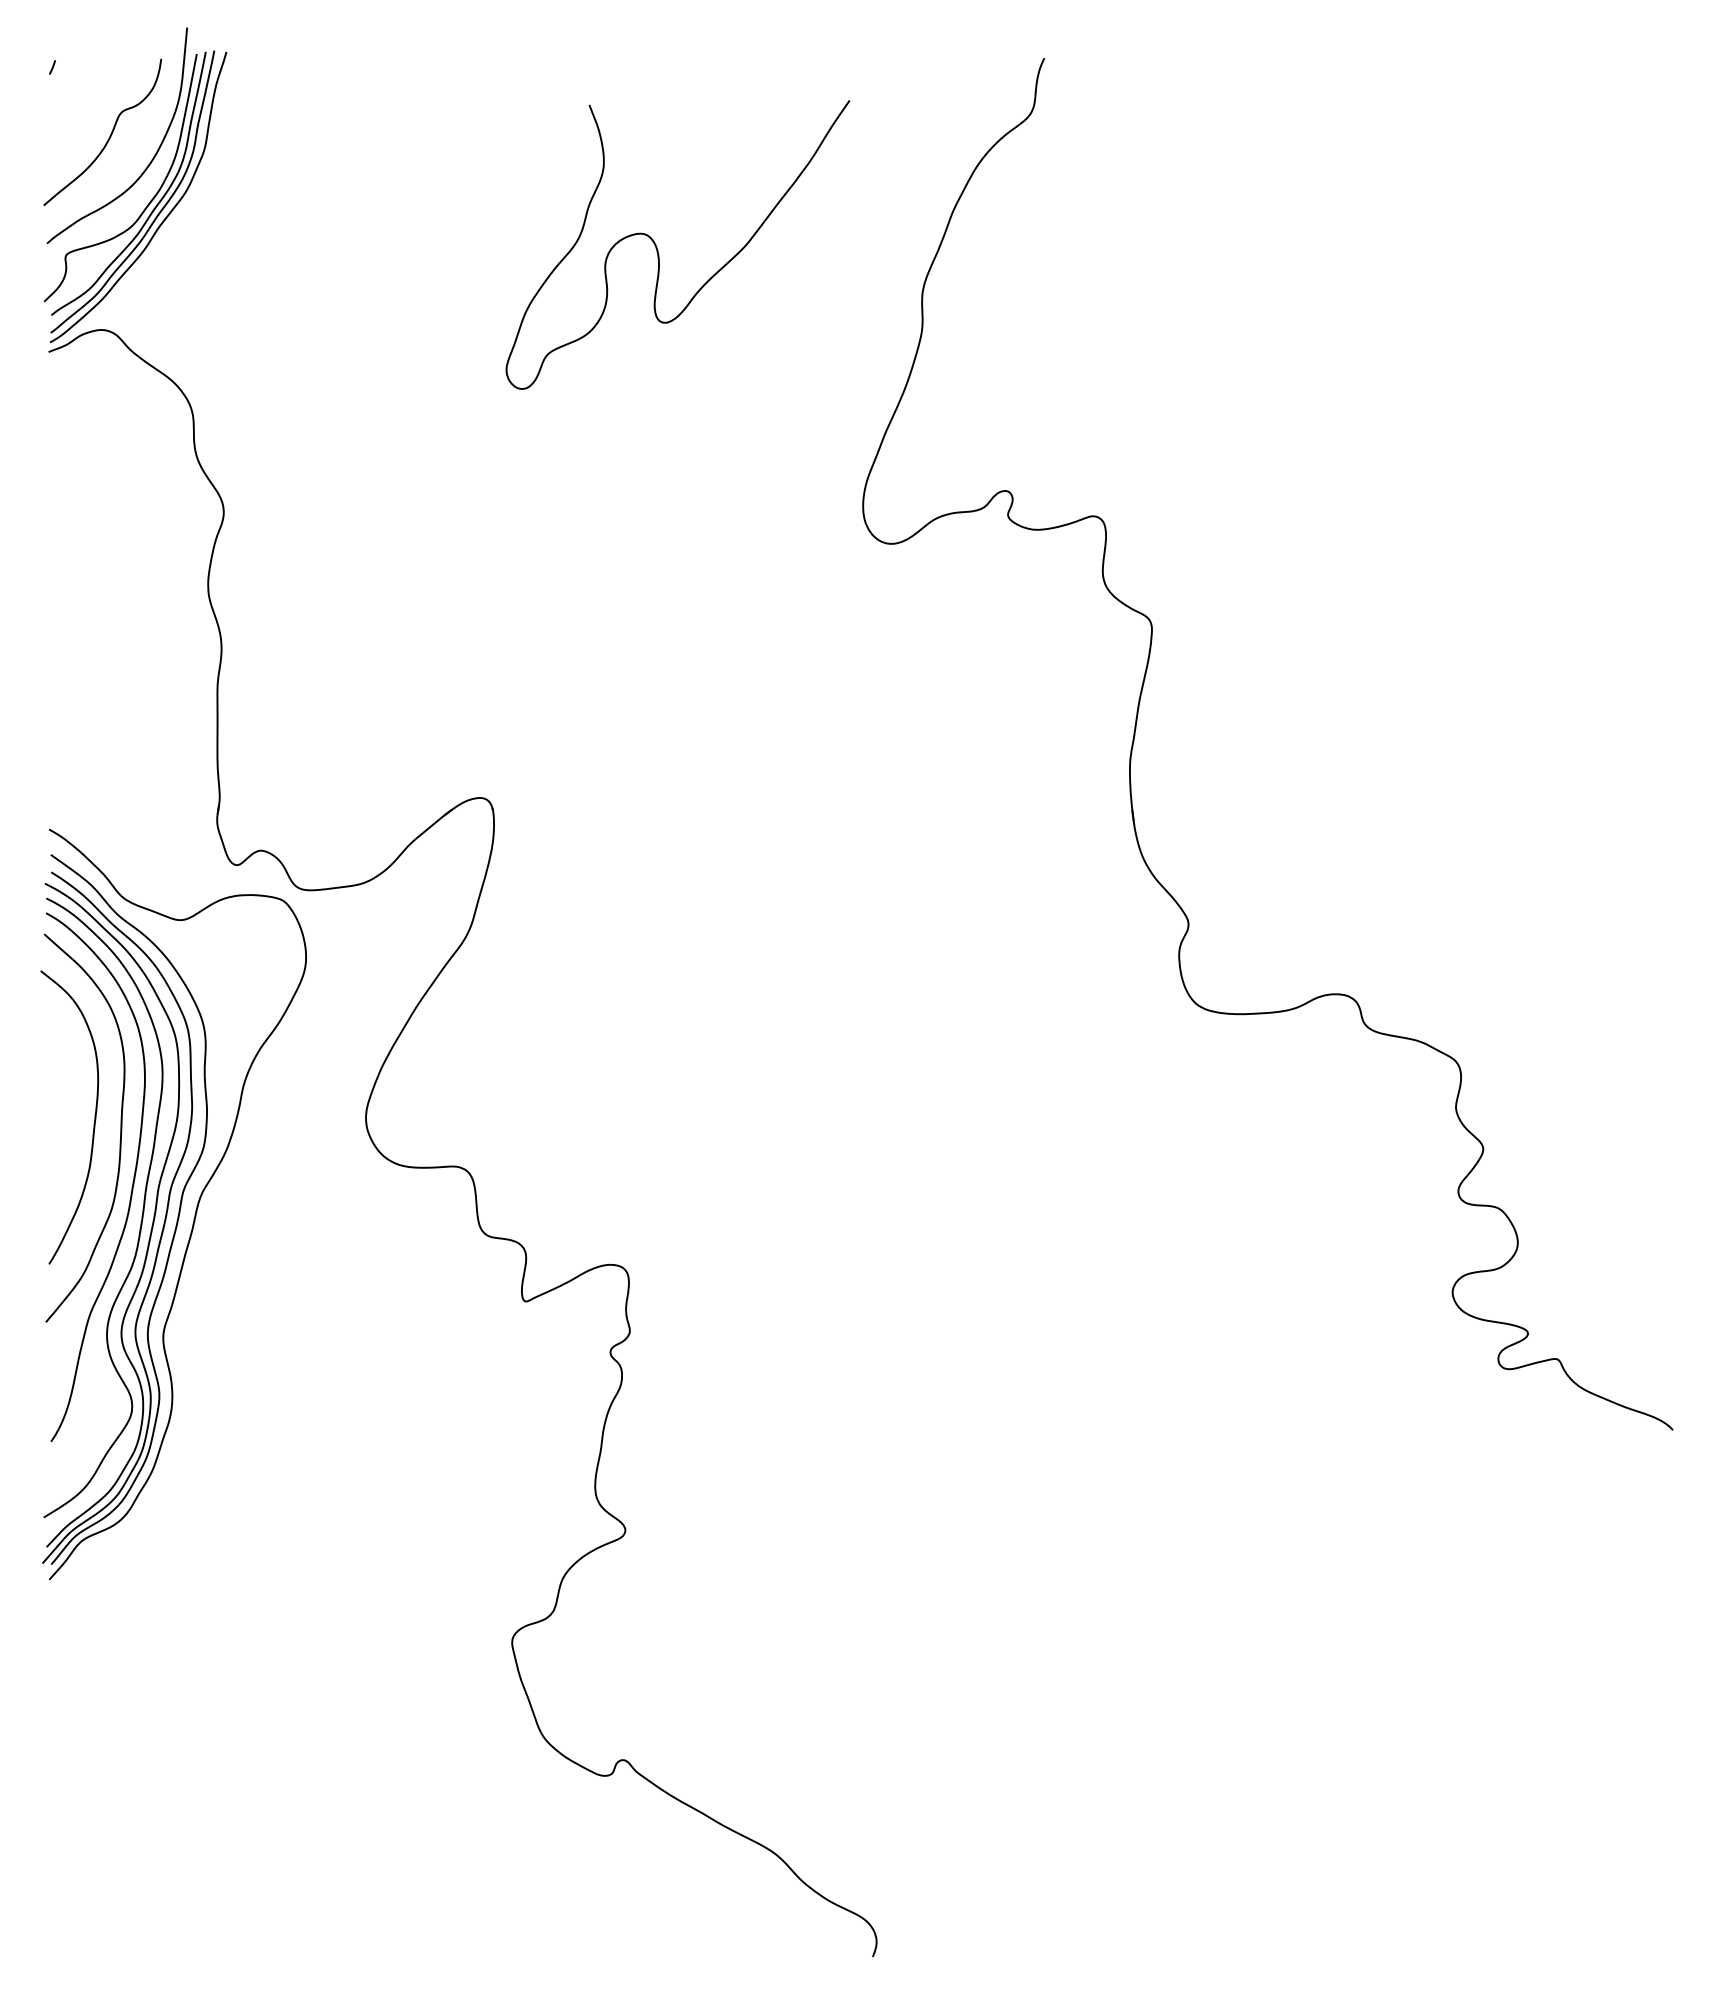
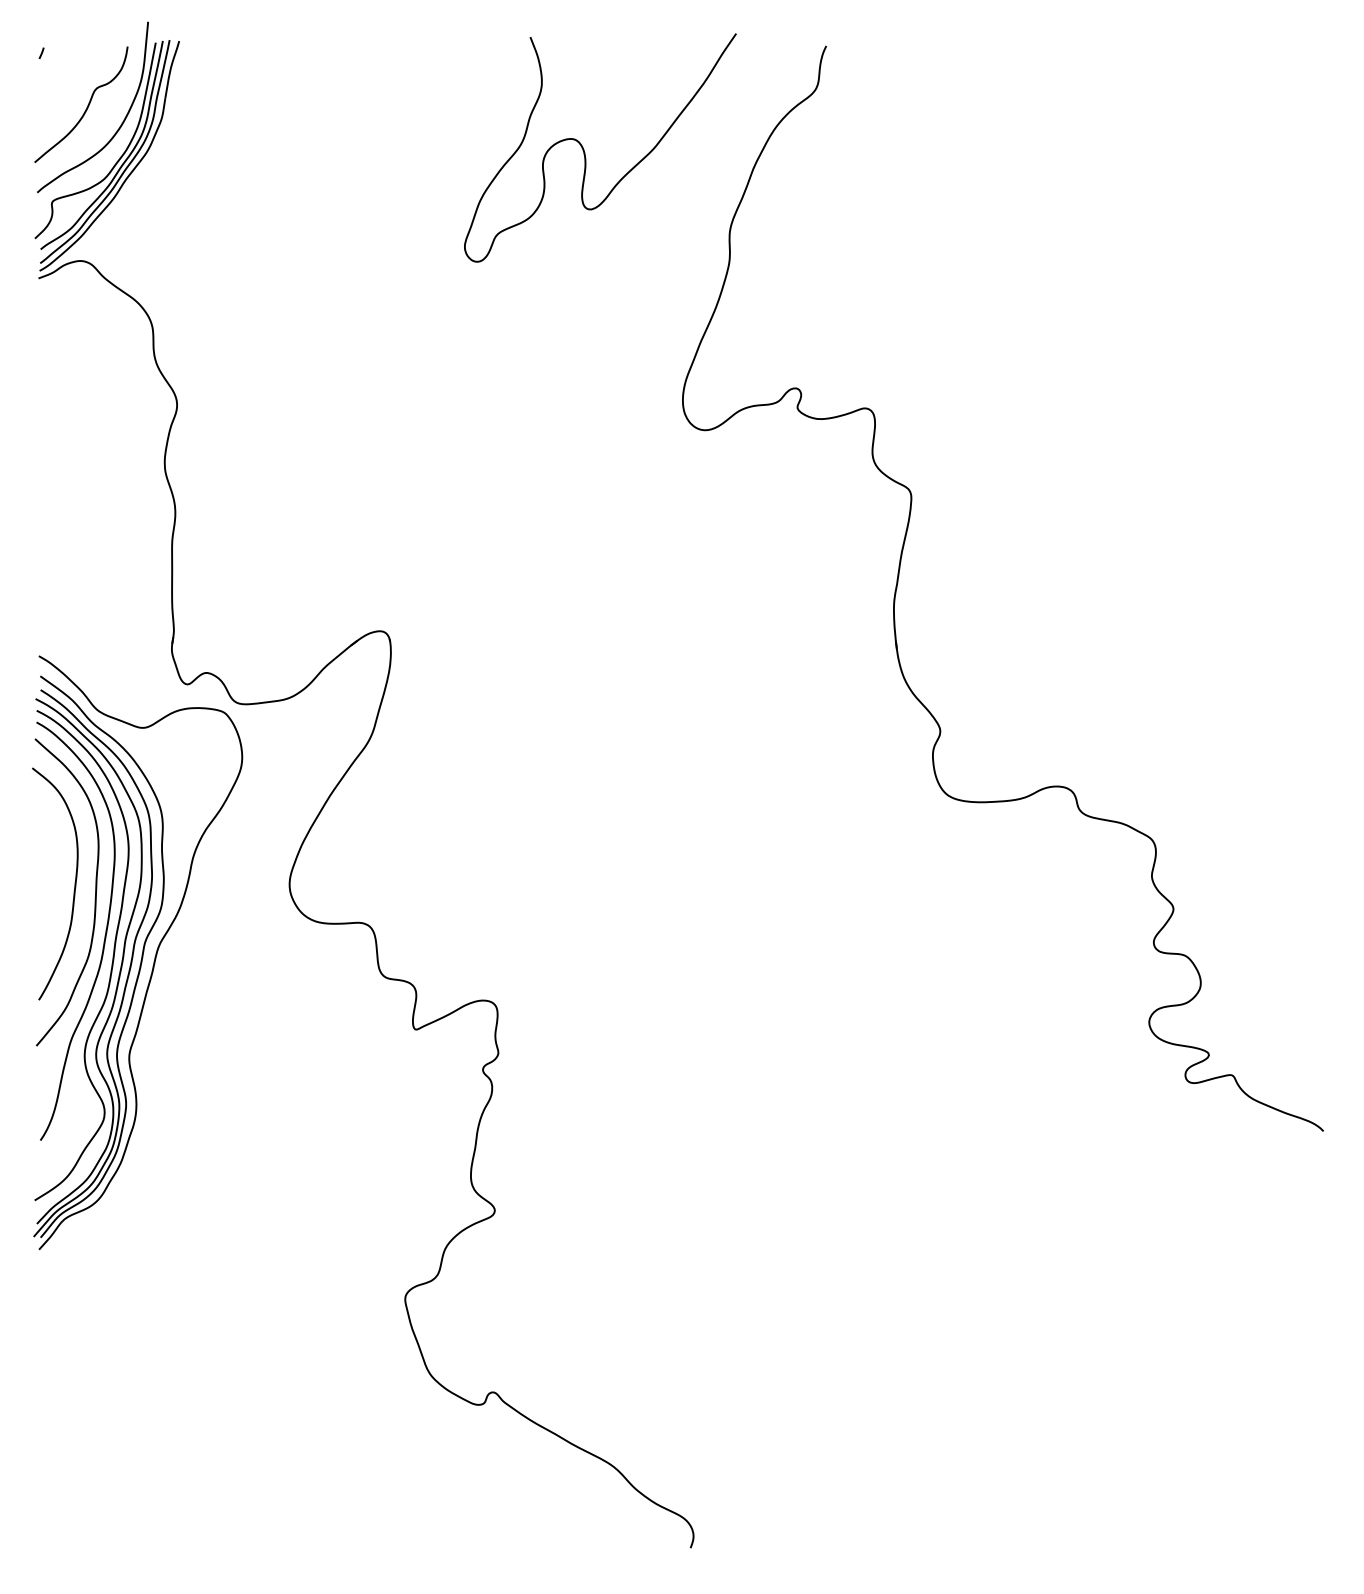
curve: (658, 250) -> (585, 152), moved

